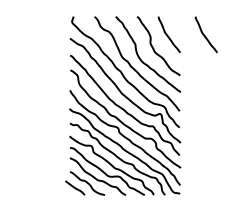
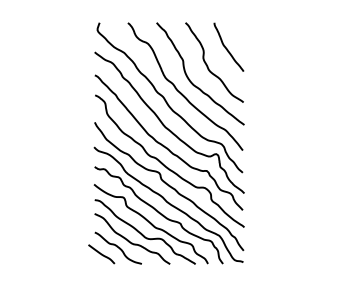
curve: (204, 34) -> (276, 47), removed

